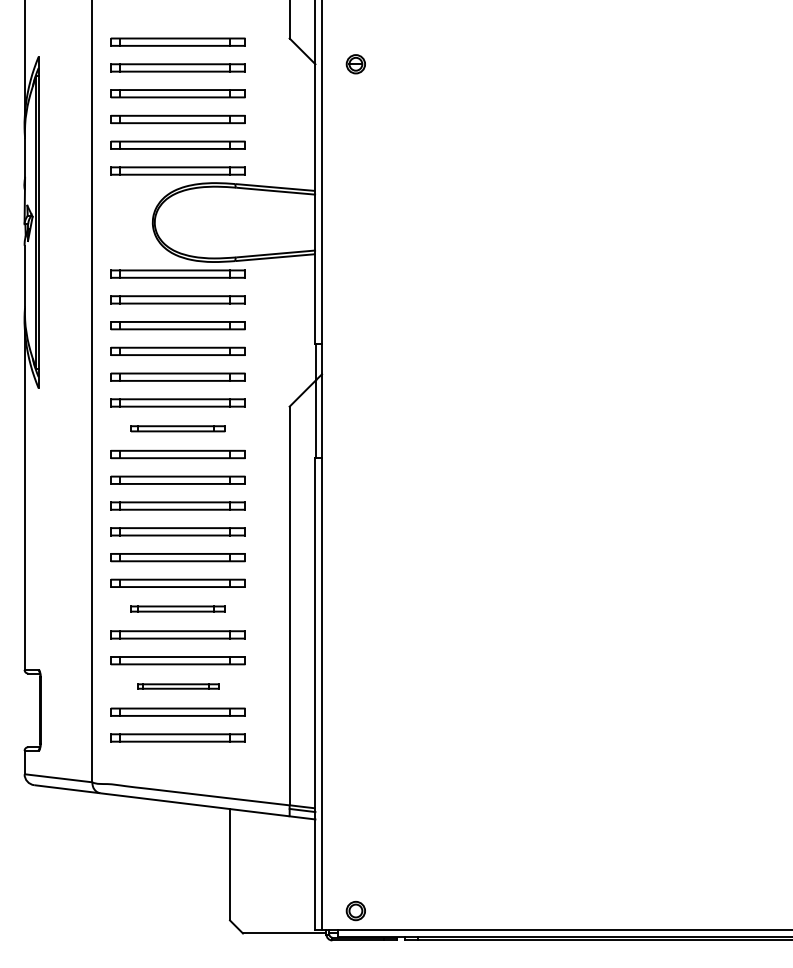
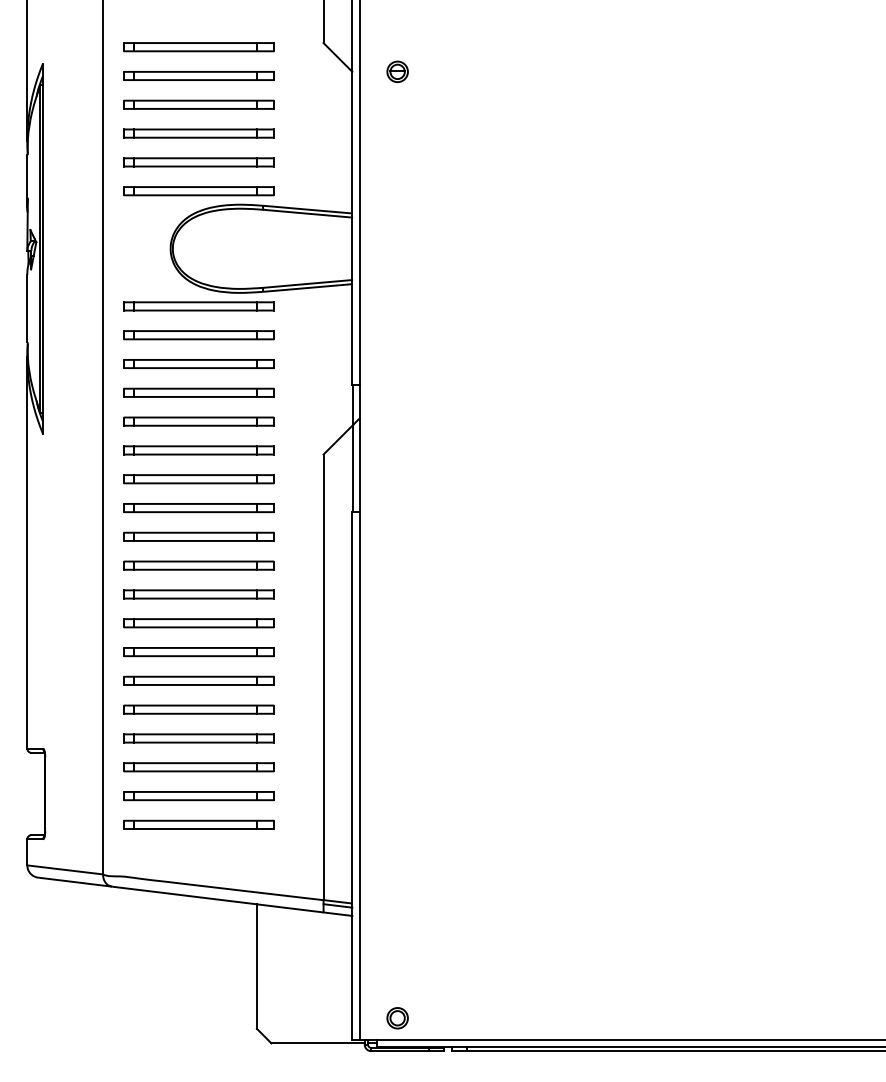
part: (177, 428) -> (198, 479), size x1.43
part: (177, 608) -> (198, 680), size x1.43
part: (177, 686) -> (198, 767), size x1.67

